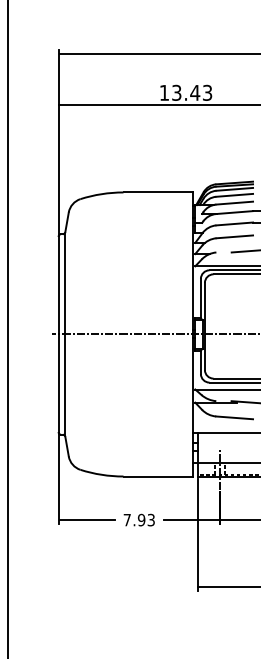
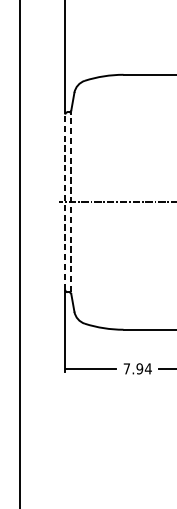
line: (64, 333) -> (70, 201), solid -> dashed
line: (58, 334) -> (65, 202), solid -> dashed
text: (151, 519) -> (148, 368), 7.93 -> 7.94

